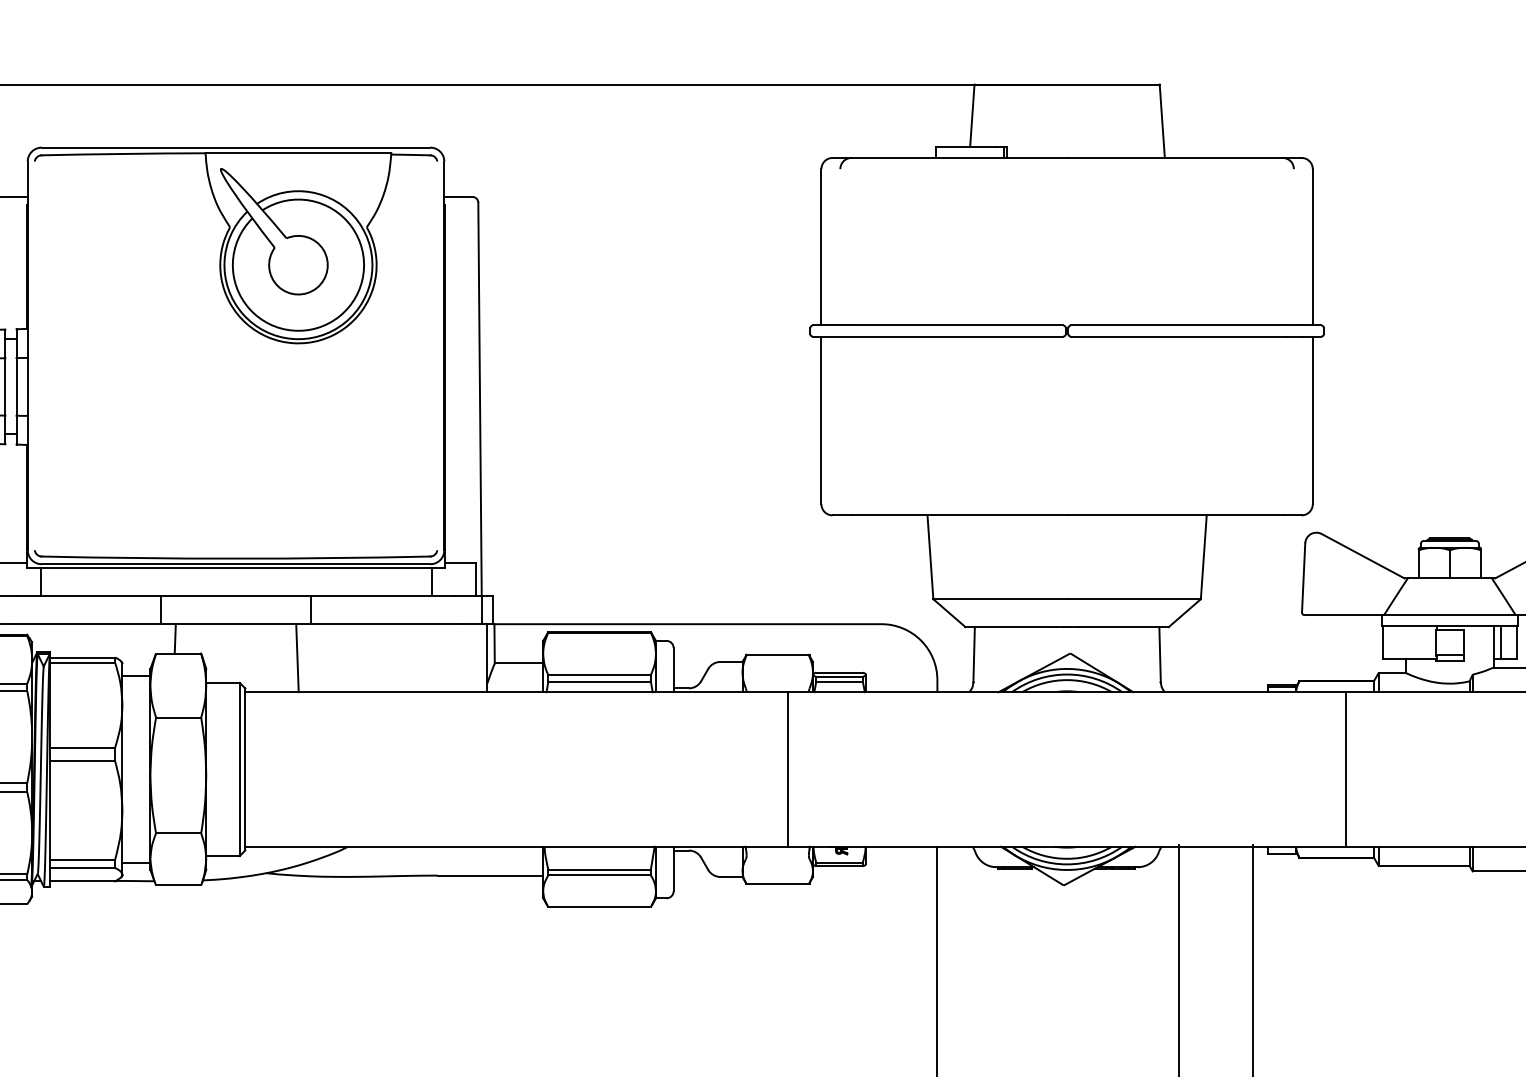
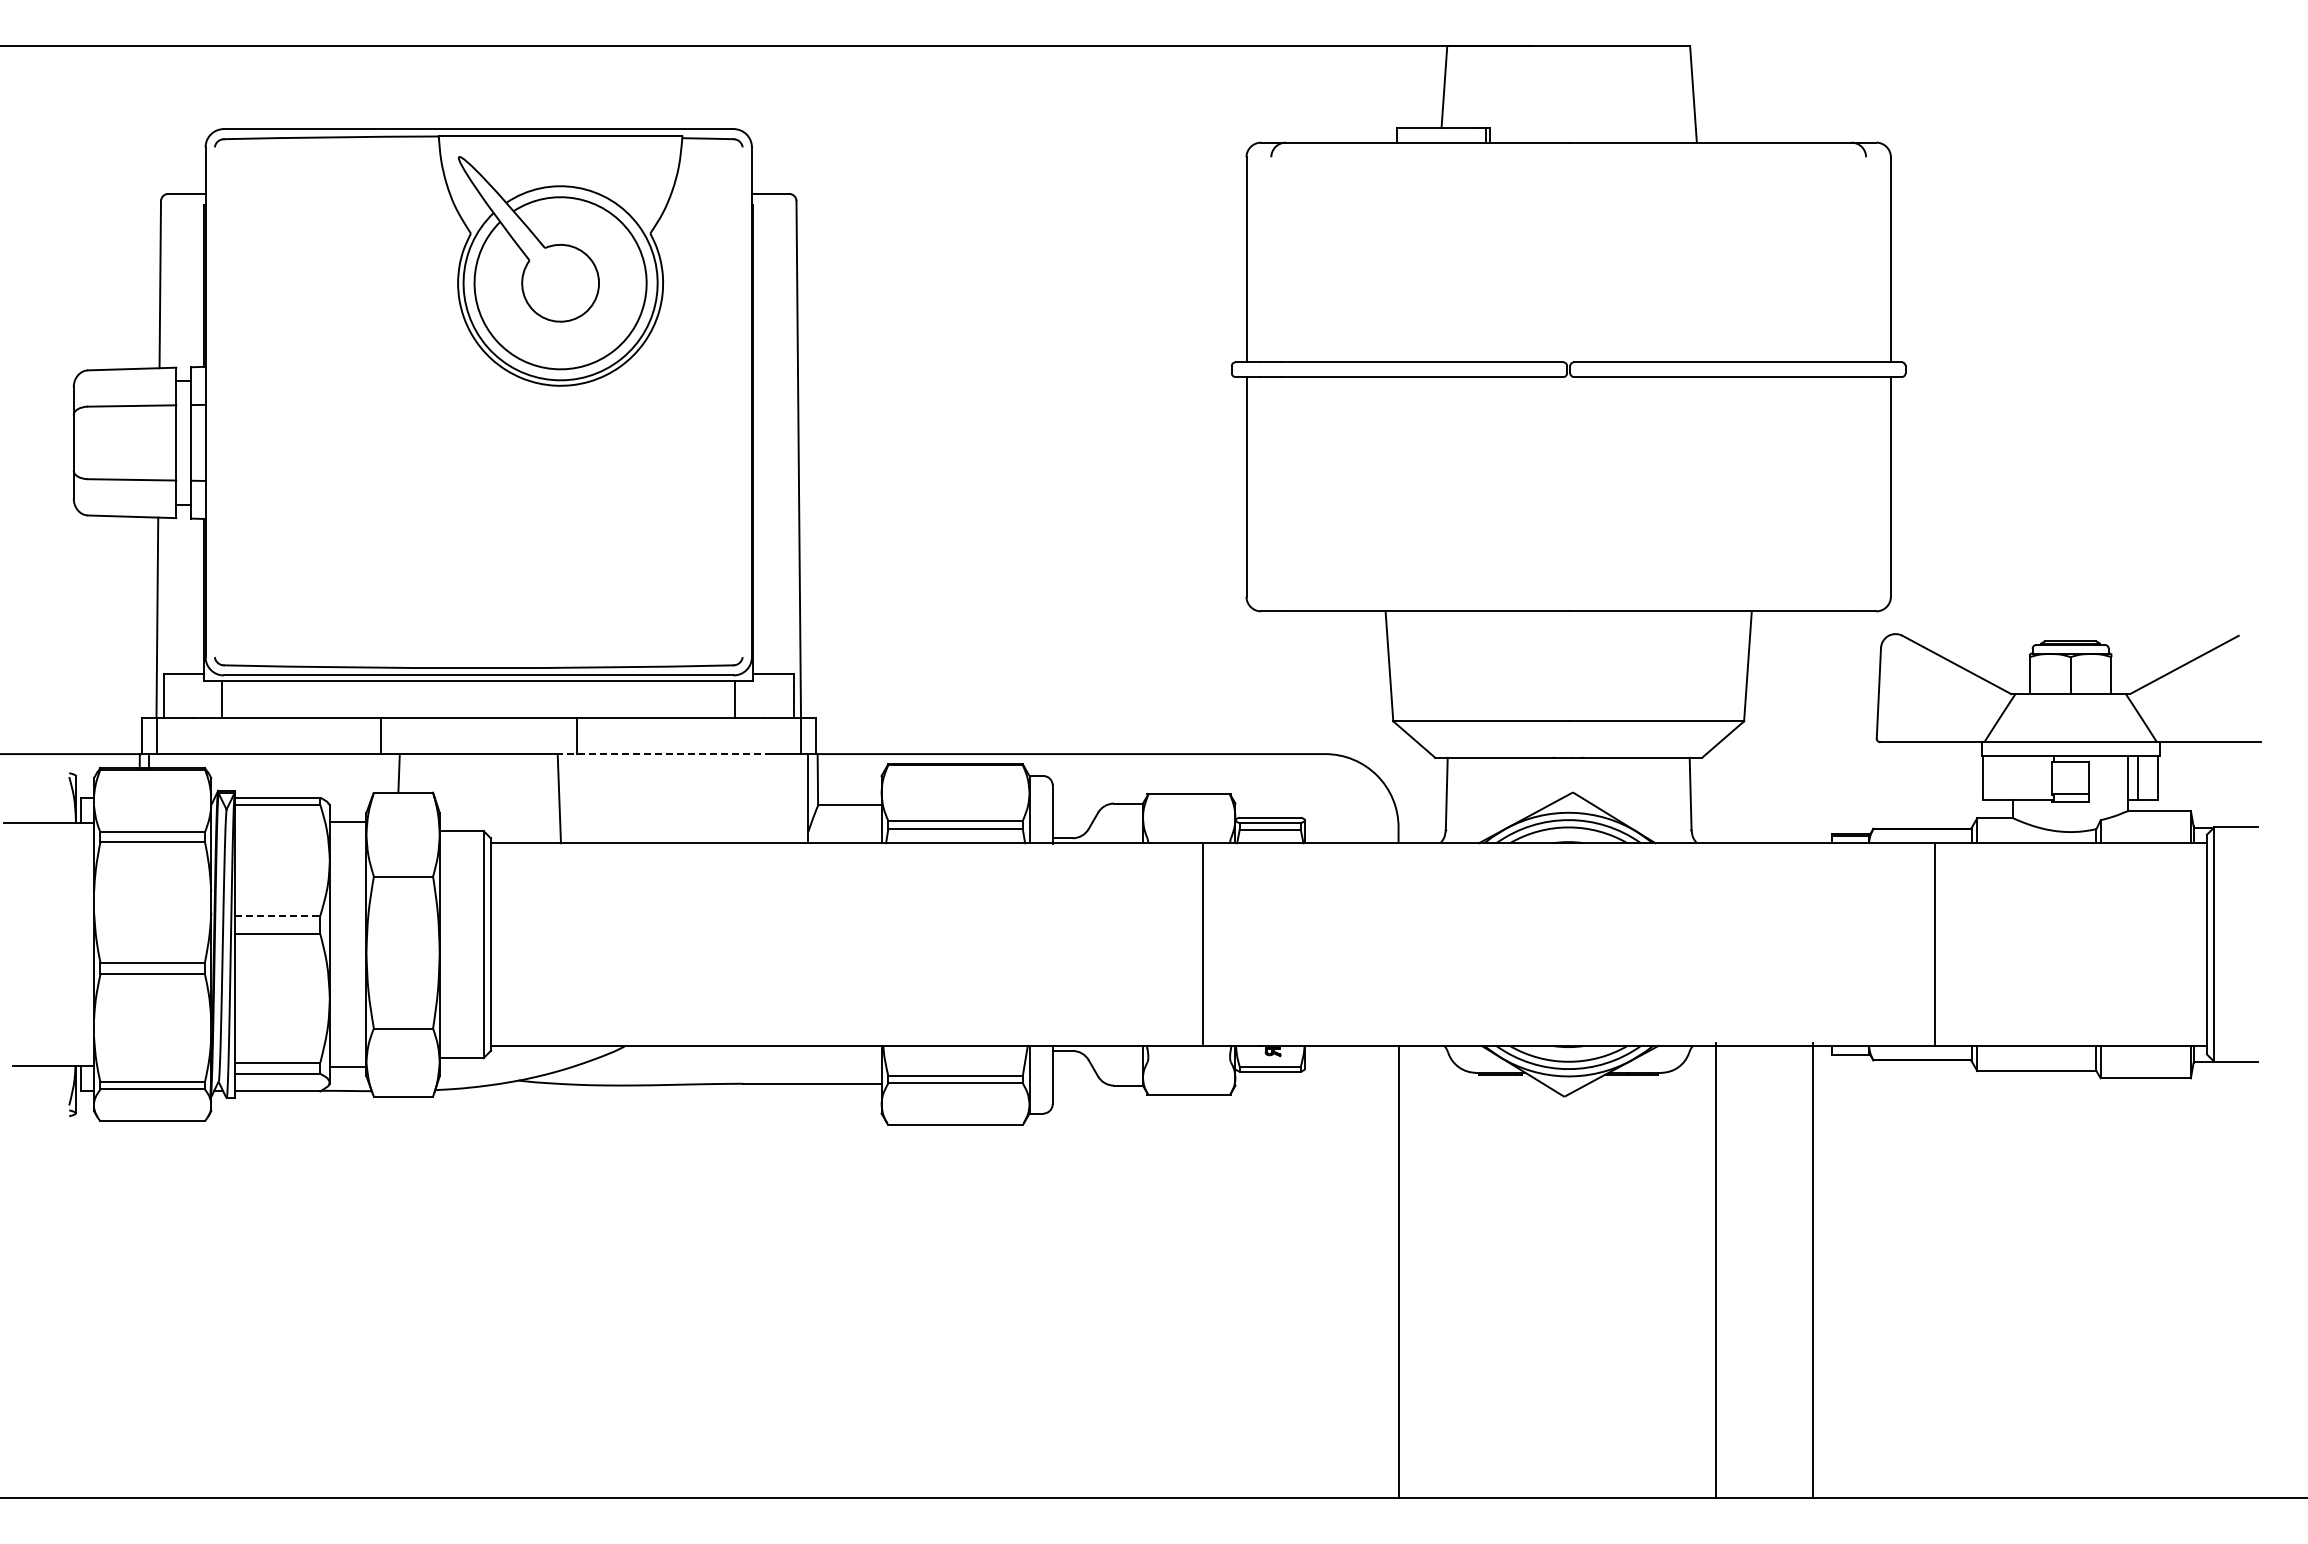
line: (377, 624) -> (664, 754), solid -> dashed
line: (82, 747) -> (277, 915), solid -> dashed

